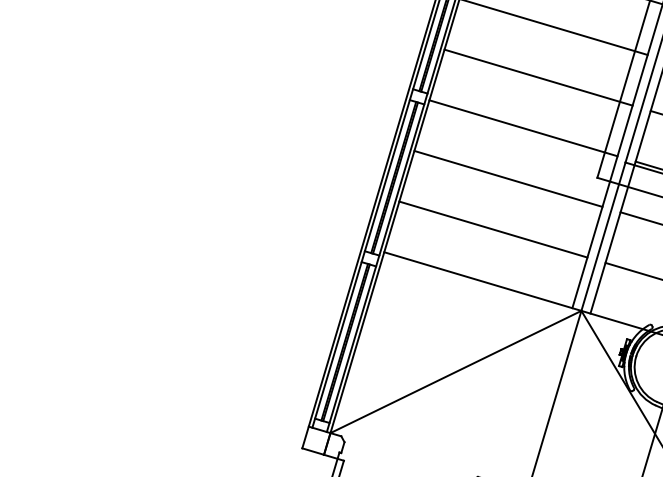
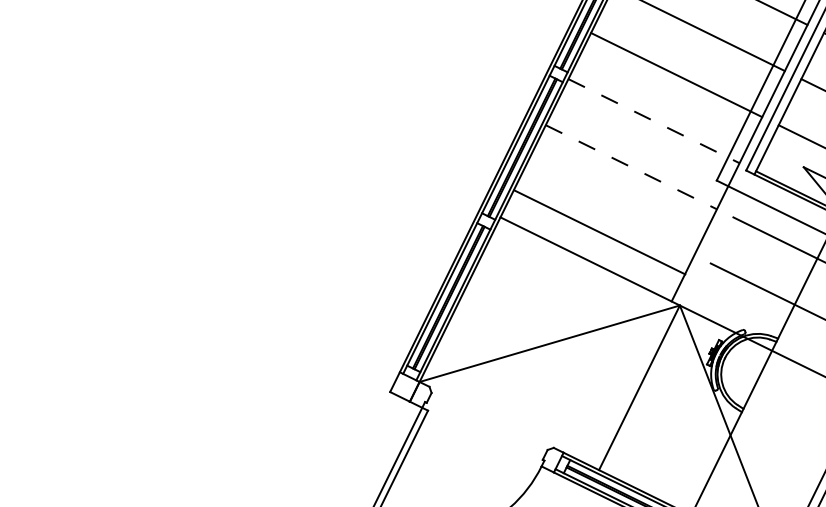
line: (524, 128) -> (654, 121), solid -> dashed
line: (508, 179) -> (631, 167), solid -> dashed
line: (493, 229) -> (599, 232), moved
line: (602, 236) -> (712, 237), removed
line: (612, 238) -> (721, 241), removed

